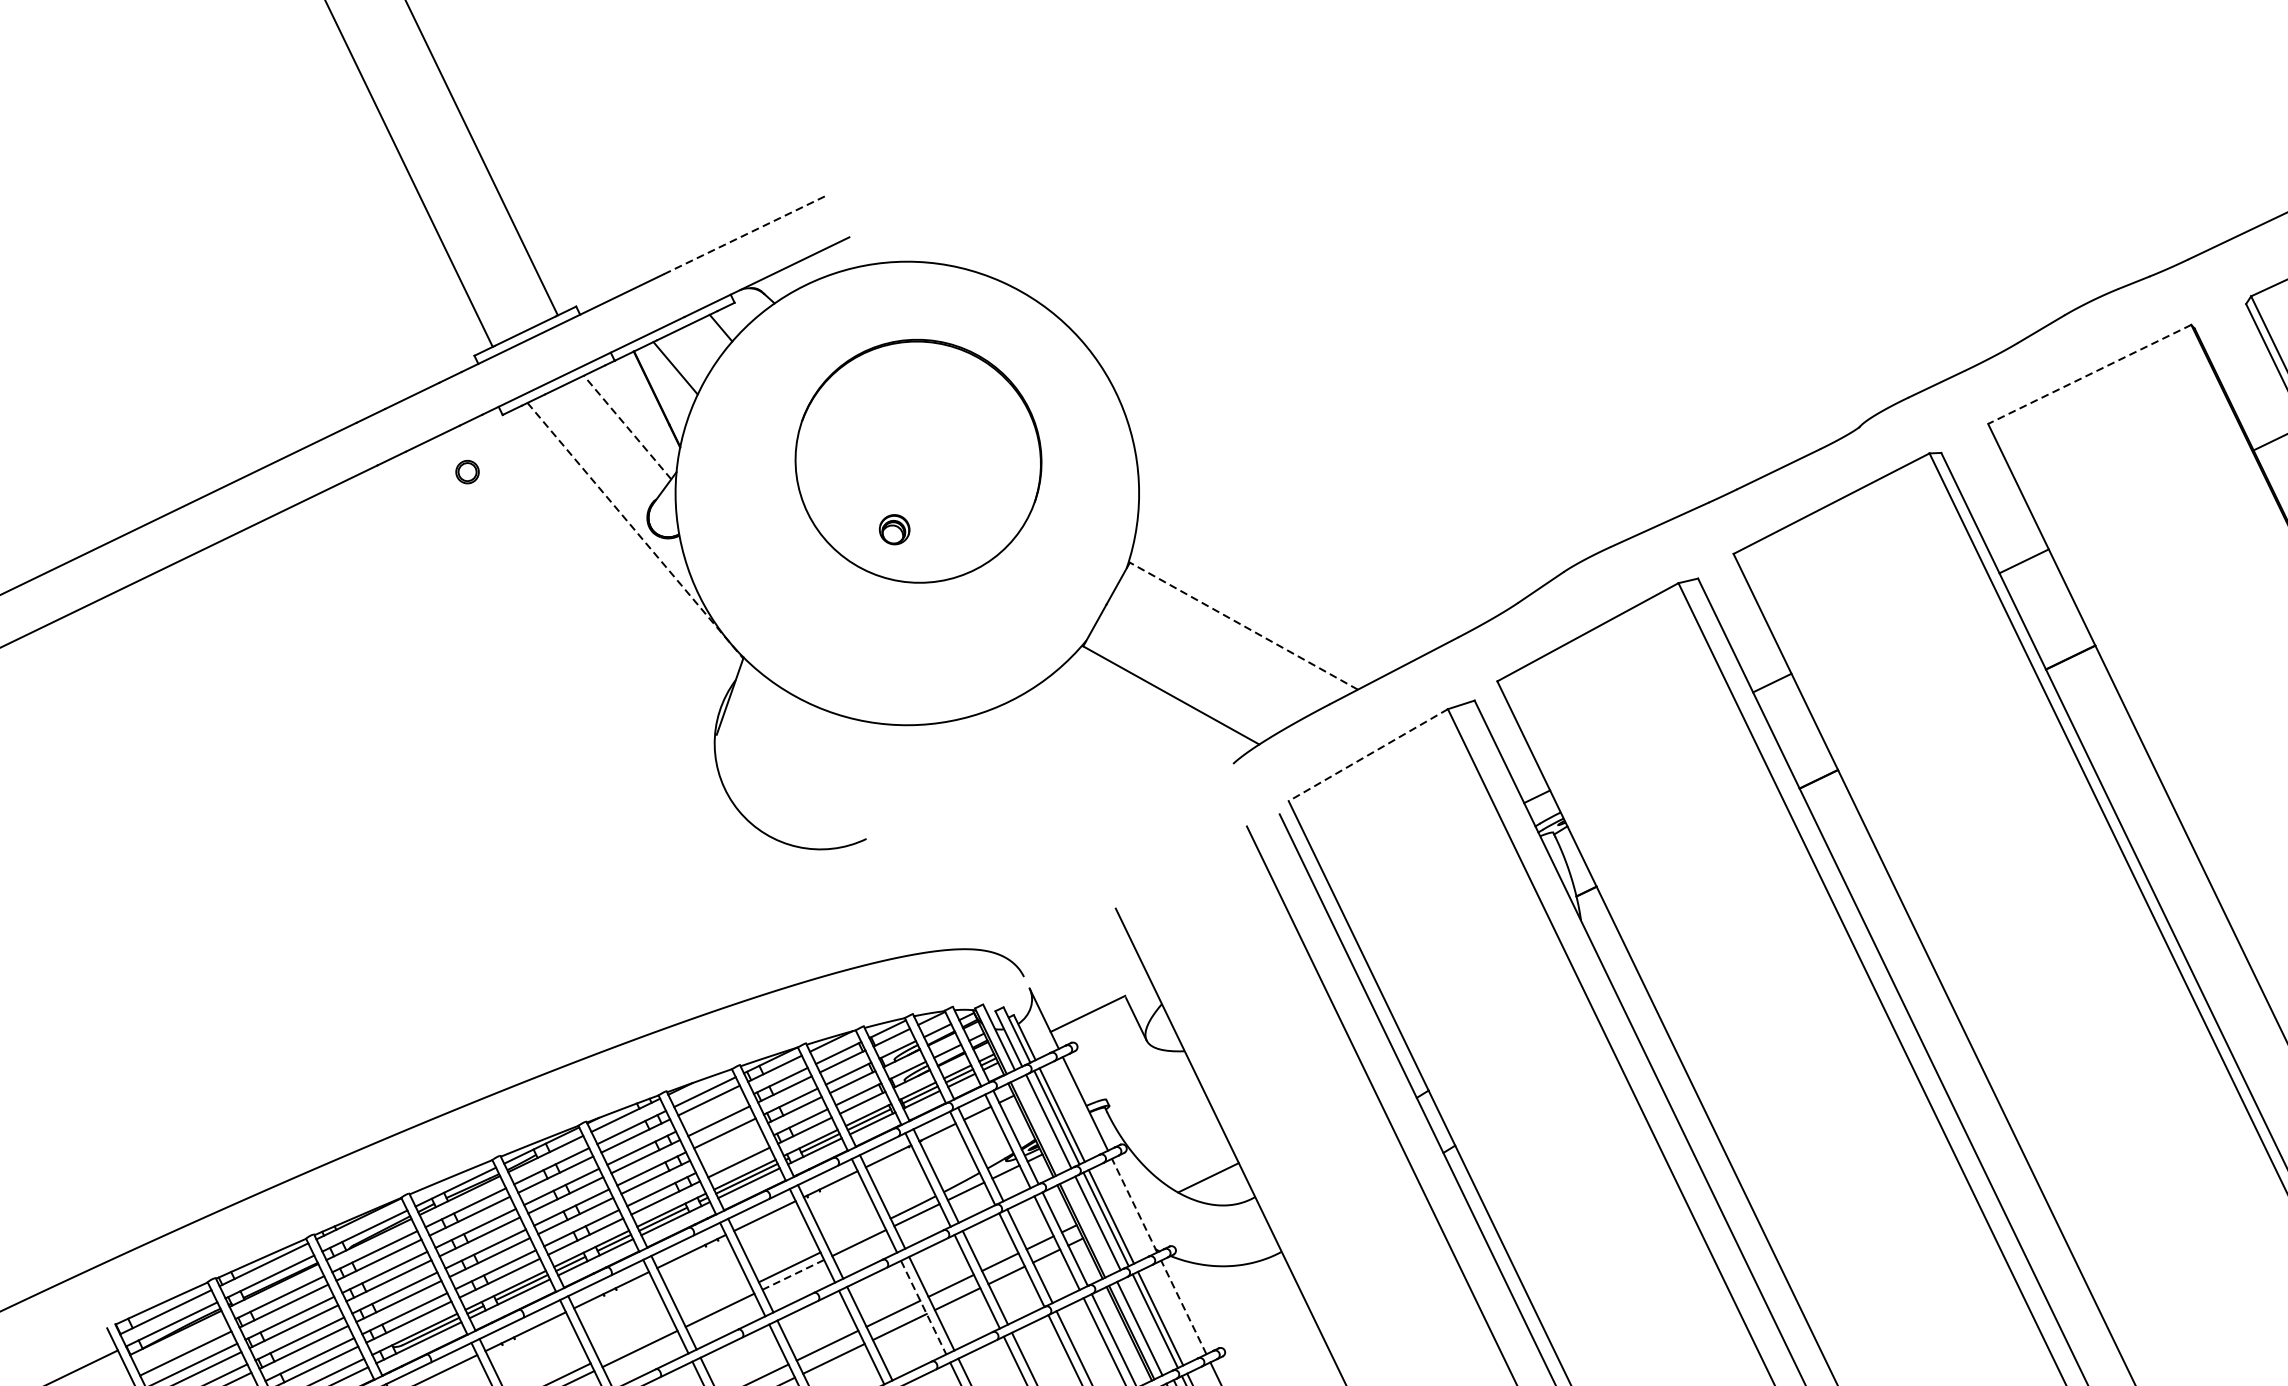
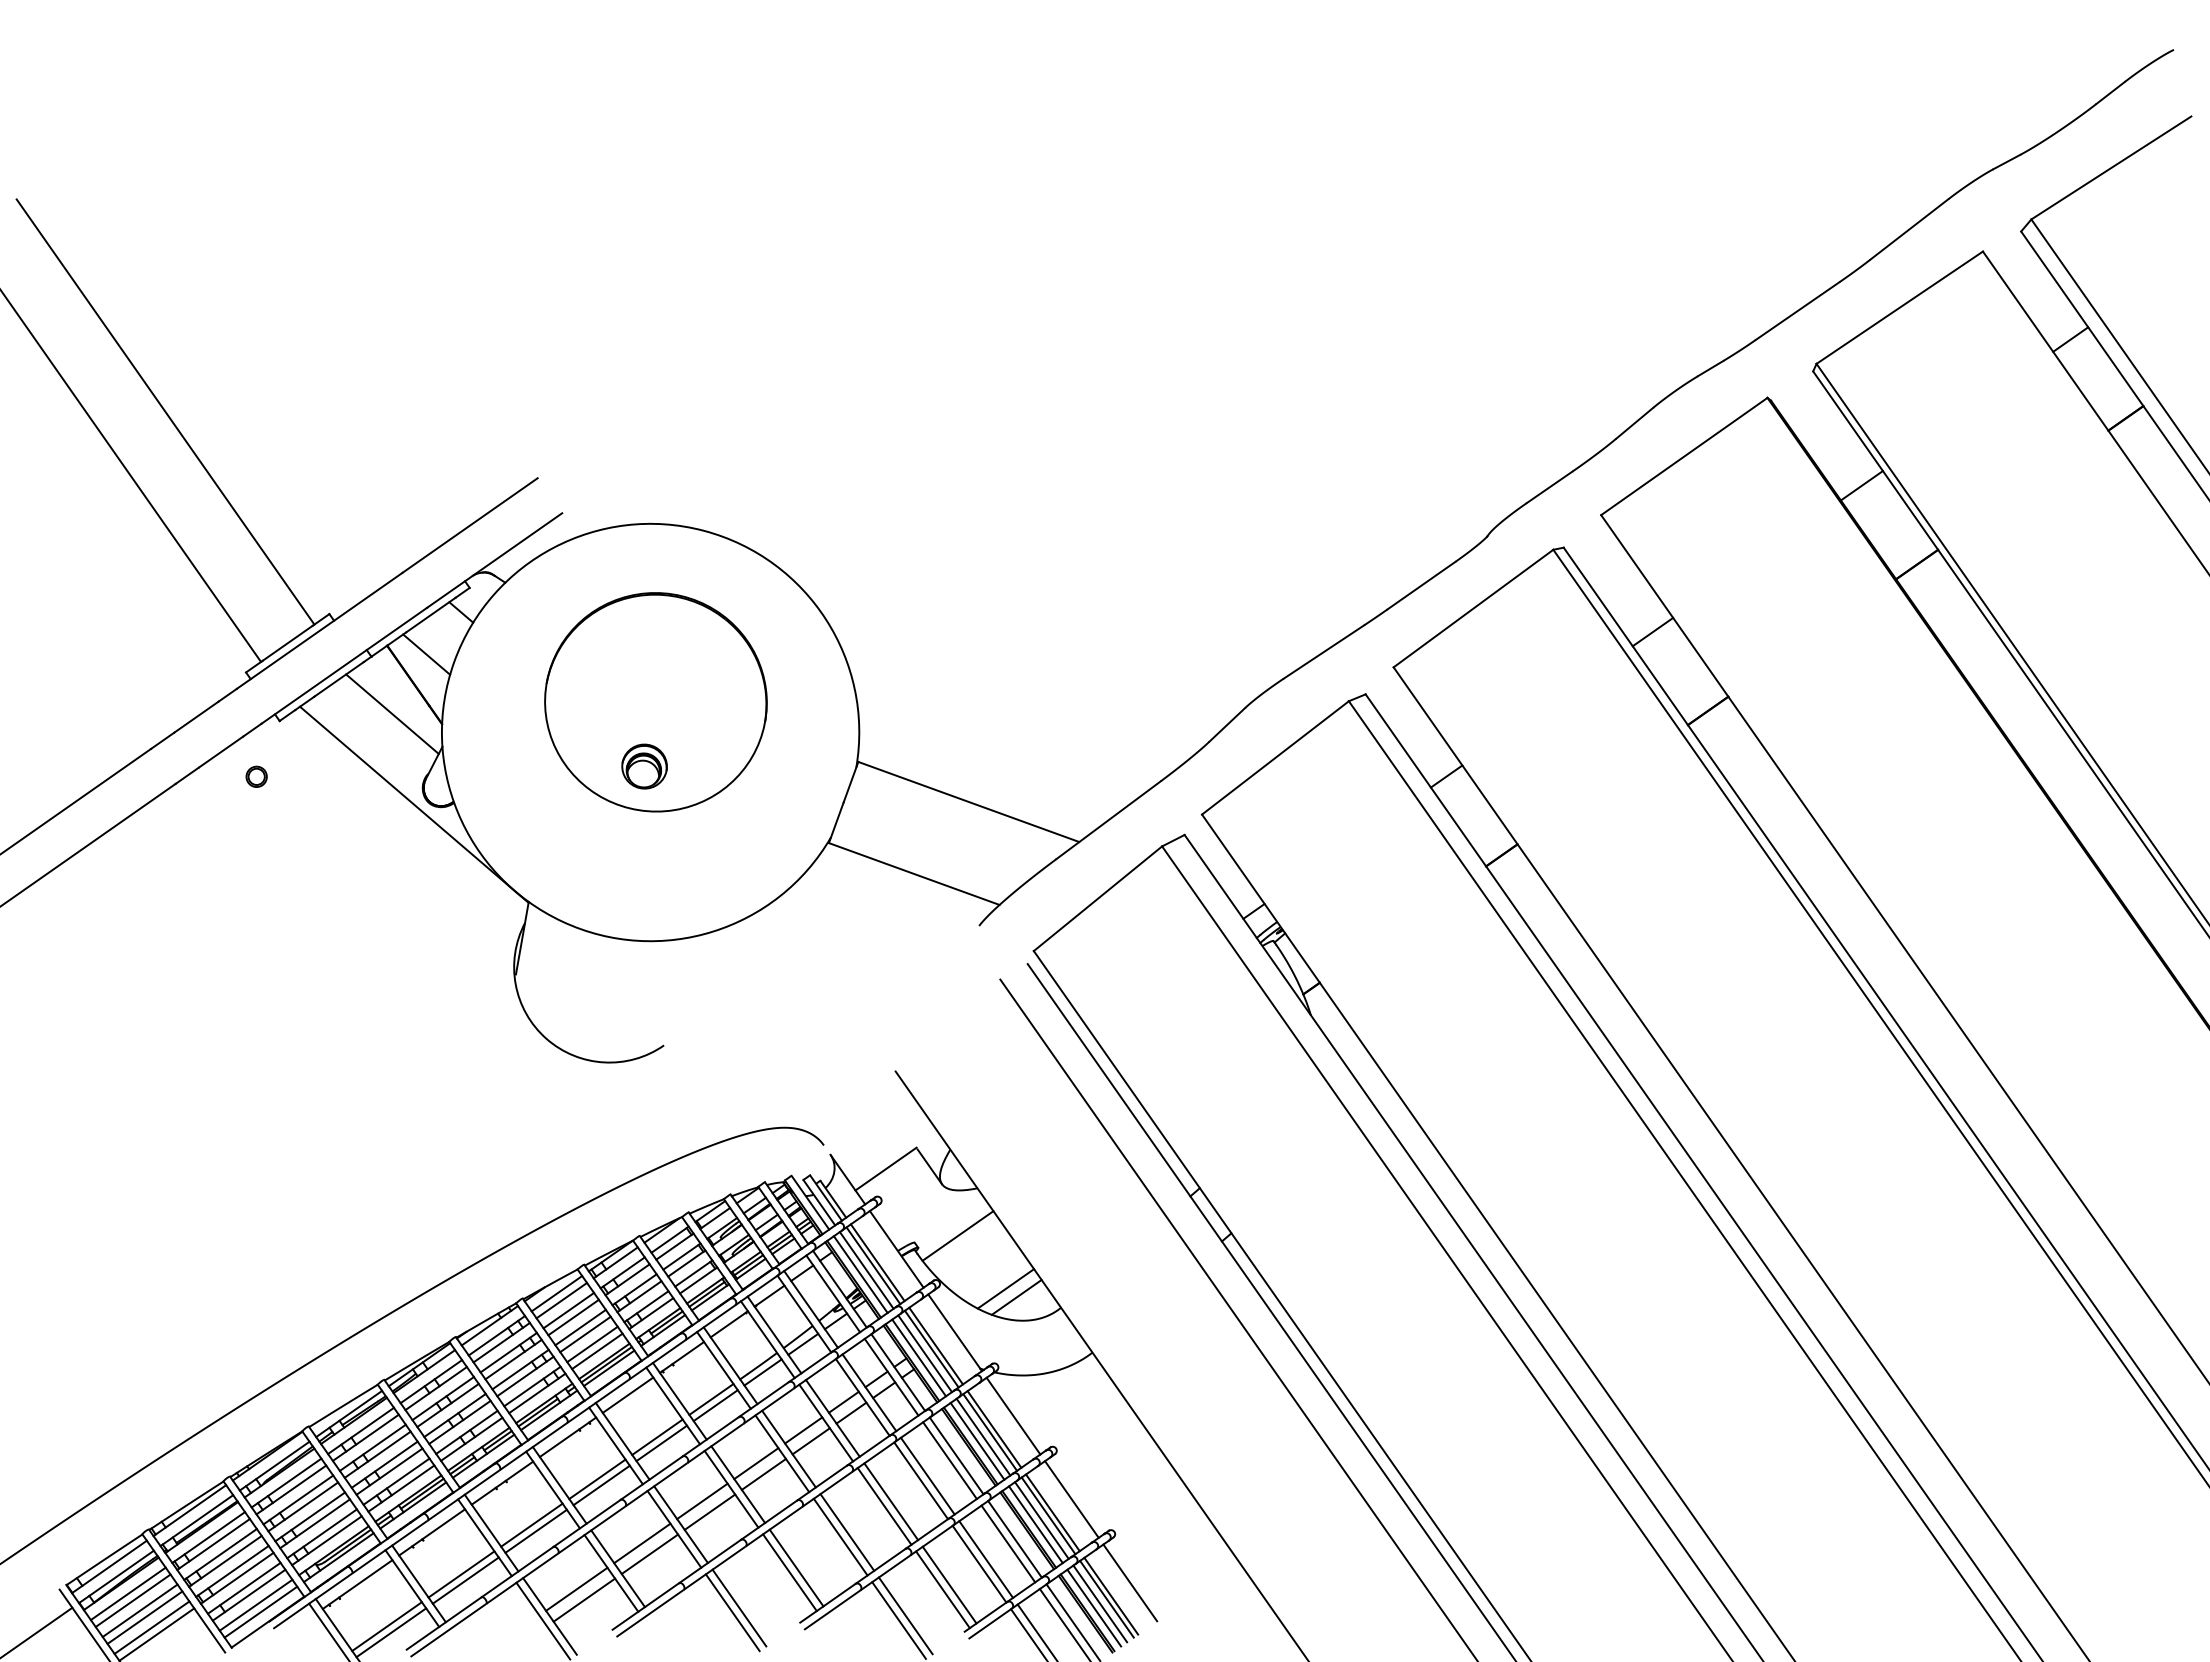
line: (746, 234) -> (470, 525), dashed -> solid
line: (2089, 374) -> (1684, 456), dashed -> solid
line: (627, 426) -> (392, 713), dashed -> solid
part: (894, 529) -> (644, 766), size x1.67
line: (635, 530) -> (414, 804), dashed -> solid
line: (1243, 625) -> (968, 801), dashed -> solid
line: (1367, 754) -> (1097, 898), dashed -> solid
line: (1154, 1099) -> (957, 1235), added
line: (714, 1112) -> (568, 1310), added
line: (1041, 1124) -> (860, 1274), added
line: (729, 1141) -> (585, 1334), added
line: (734, 1154) -> (592, 1344), added
line: (1197, 1166) -> (1005, 1288), added
line: (1135, 1205) -> (955, 1332), dashed -> solid
line: (1091, 1226) -> (919, 1357), added
line: (855, 1235) -> (711, 1399), added
line: (793, 1274) -> (661, 1443), dashed -> solid
line: (716, 1303) -> (597, 1479), added
line: (923, 1307) -> (782, 1453), dashed -> solid
line: (1183, 1307) -> (1013, 1416), dashed -> solid
line: (1147, 1324) -> (983, 1436), added
line: (636, 1340) -> (531, 1524), added
line: (180, 1344) -> (127, 1593), added

